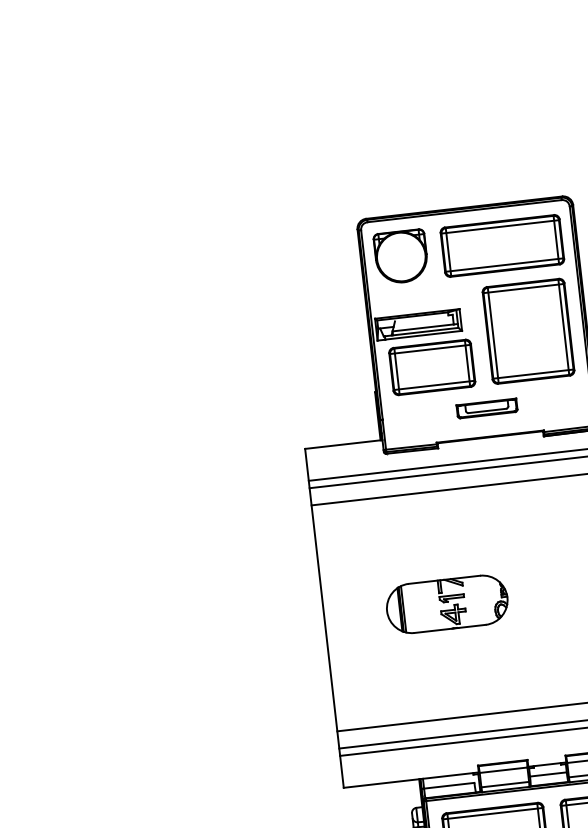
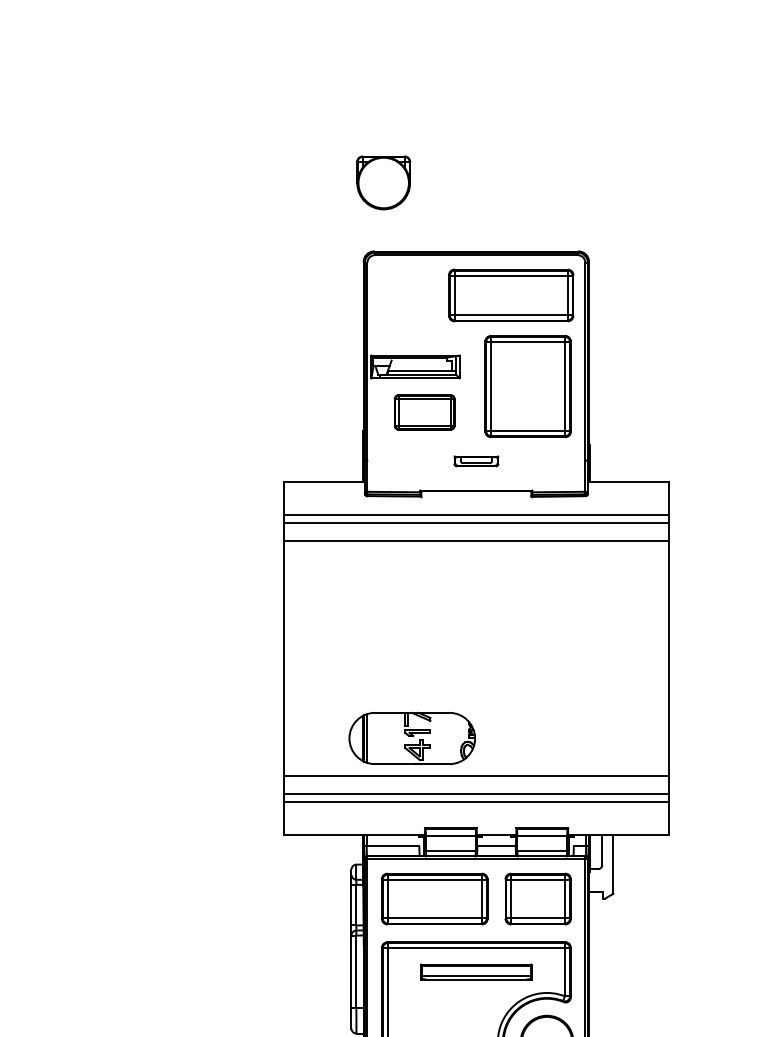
part: (401, 256) -> (383, 182), moved
part: (432, 367) -> (424, 412), size x0.7
part: (487, 408) -> (476, 461), size x0.7
part: (446, 604) -> (411, 738), moved

